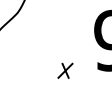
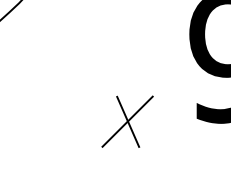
part: (65, 70) -> (127, 121), size x1.67

